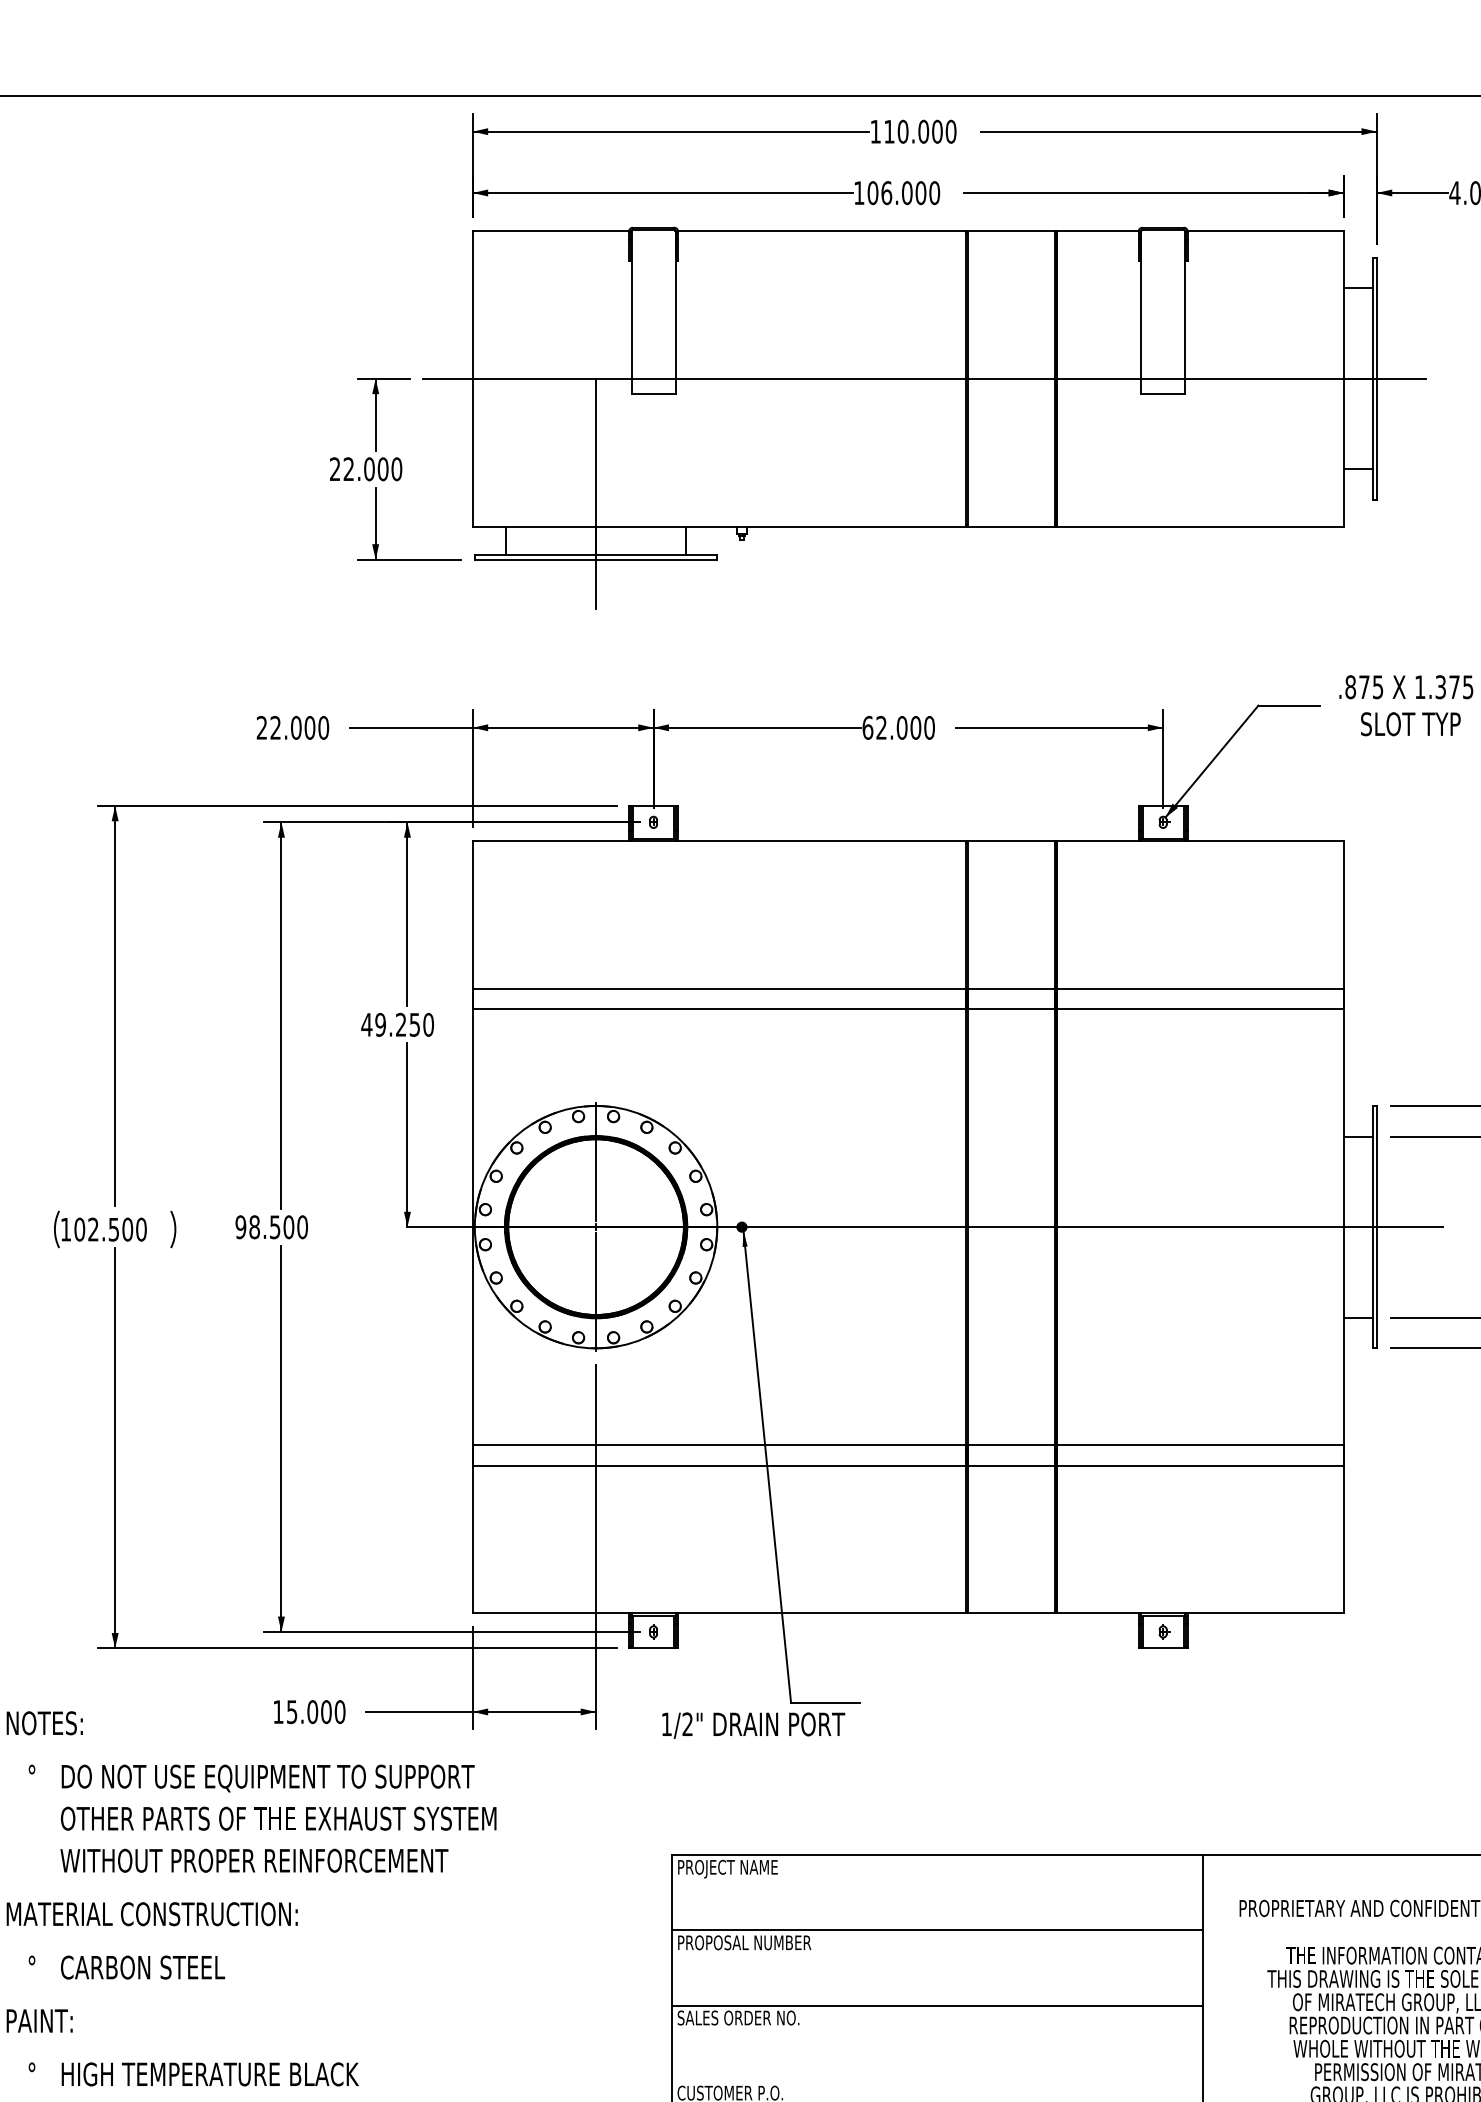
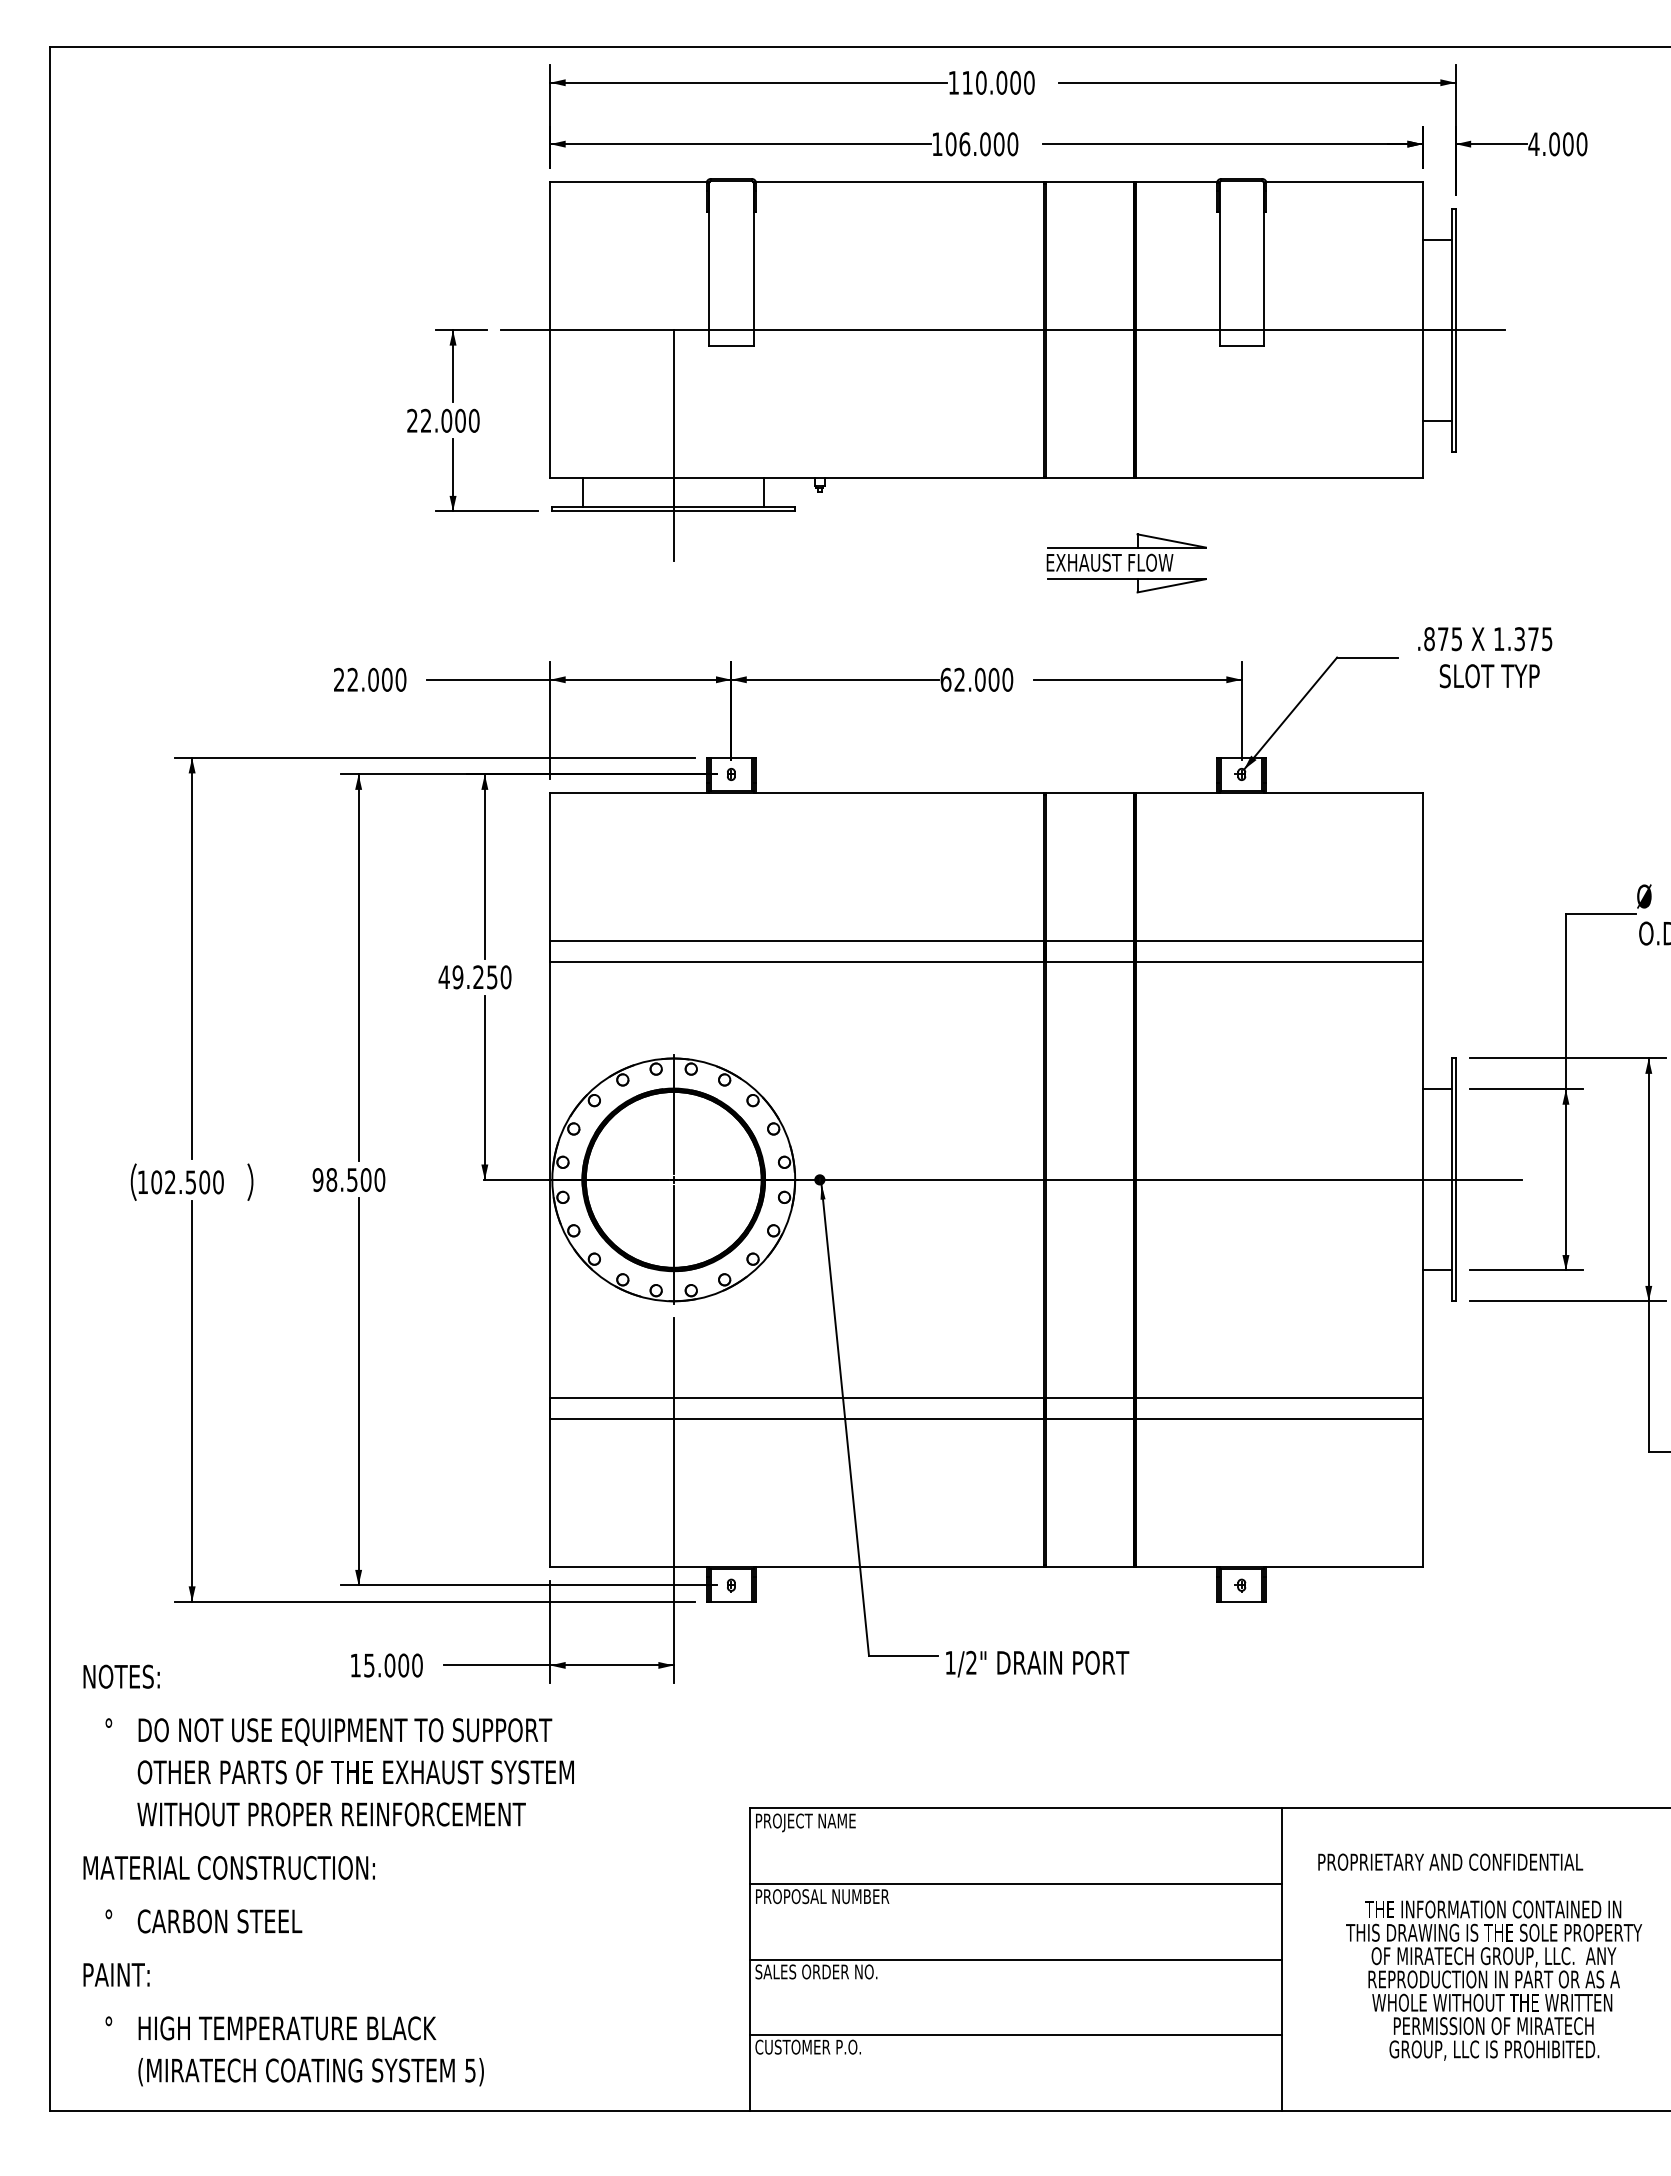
part: (1048, 611) -> (1126, 563), added
text: (753, 1725) -> (1037, 1663), moved
line: (937, 2081) -> (1015, 2035), added

